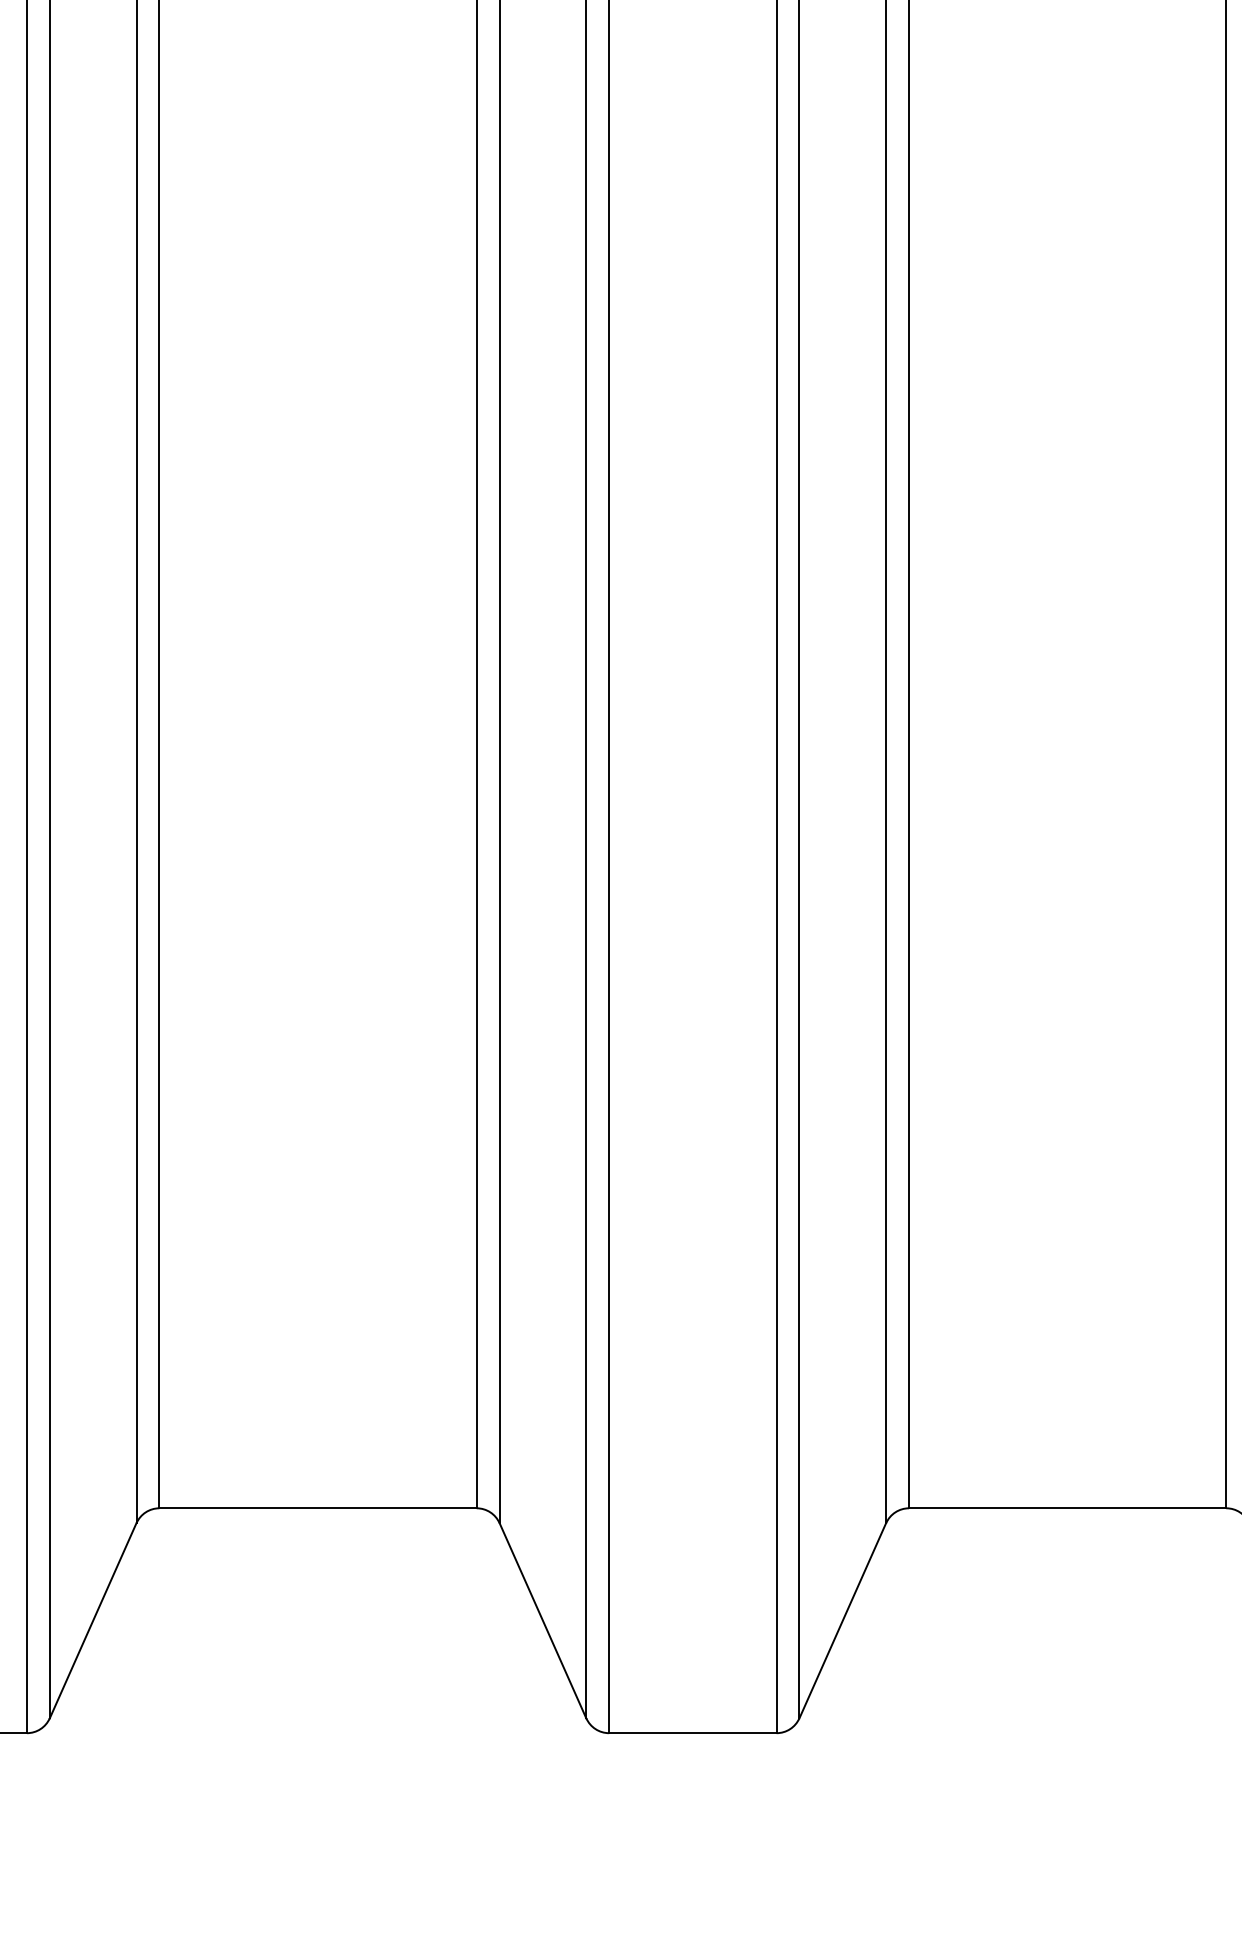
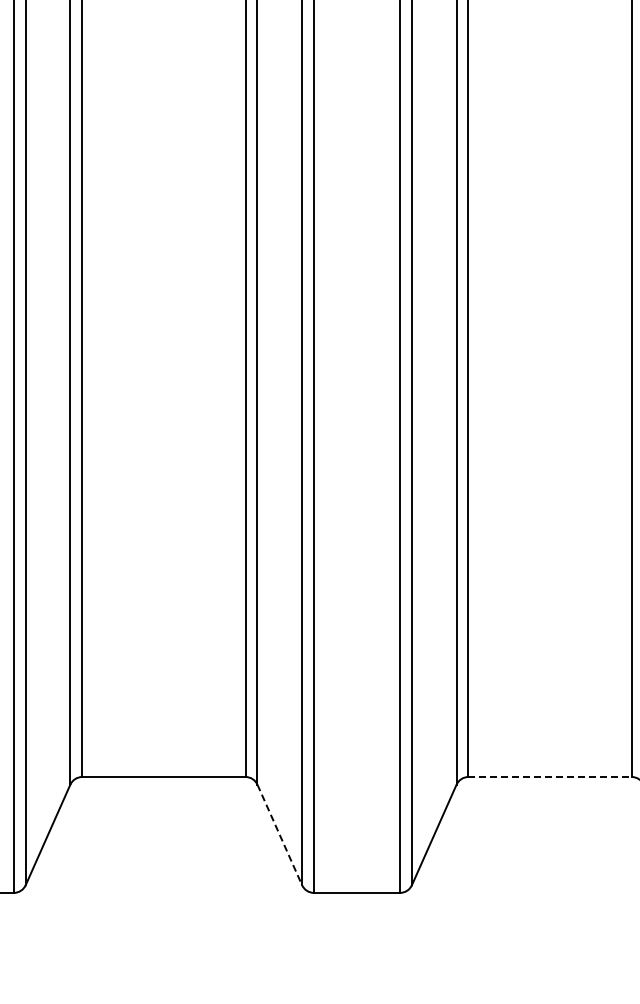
line: (1068, 1509) -> (550, 777), solid -> dashed
line: (542, 1621) -> (279, 835), solid -> dashed

